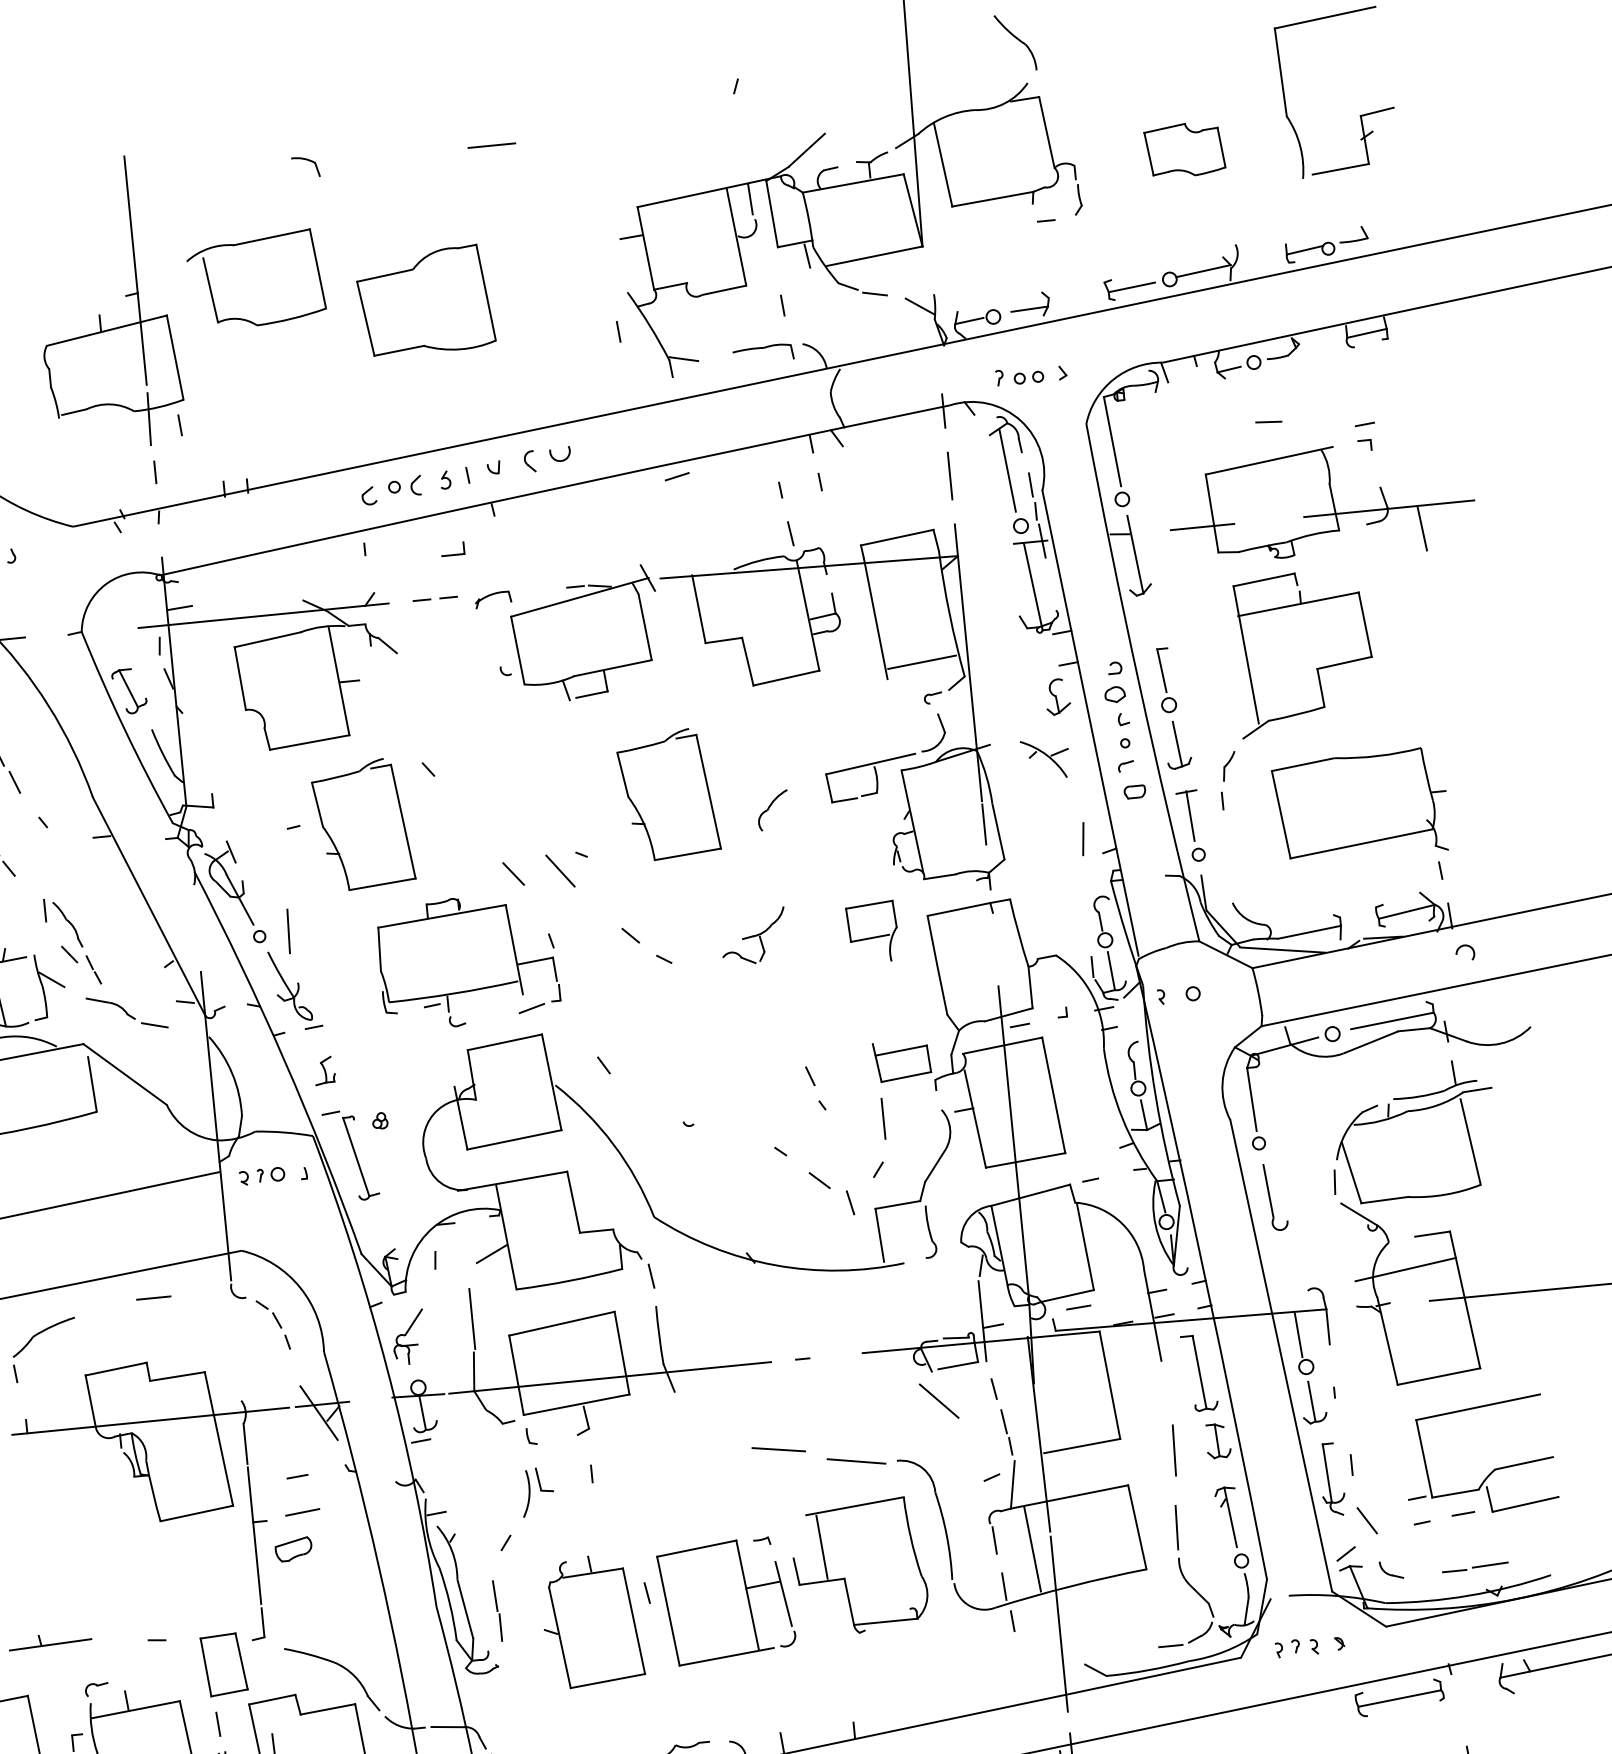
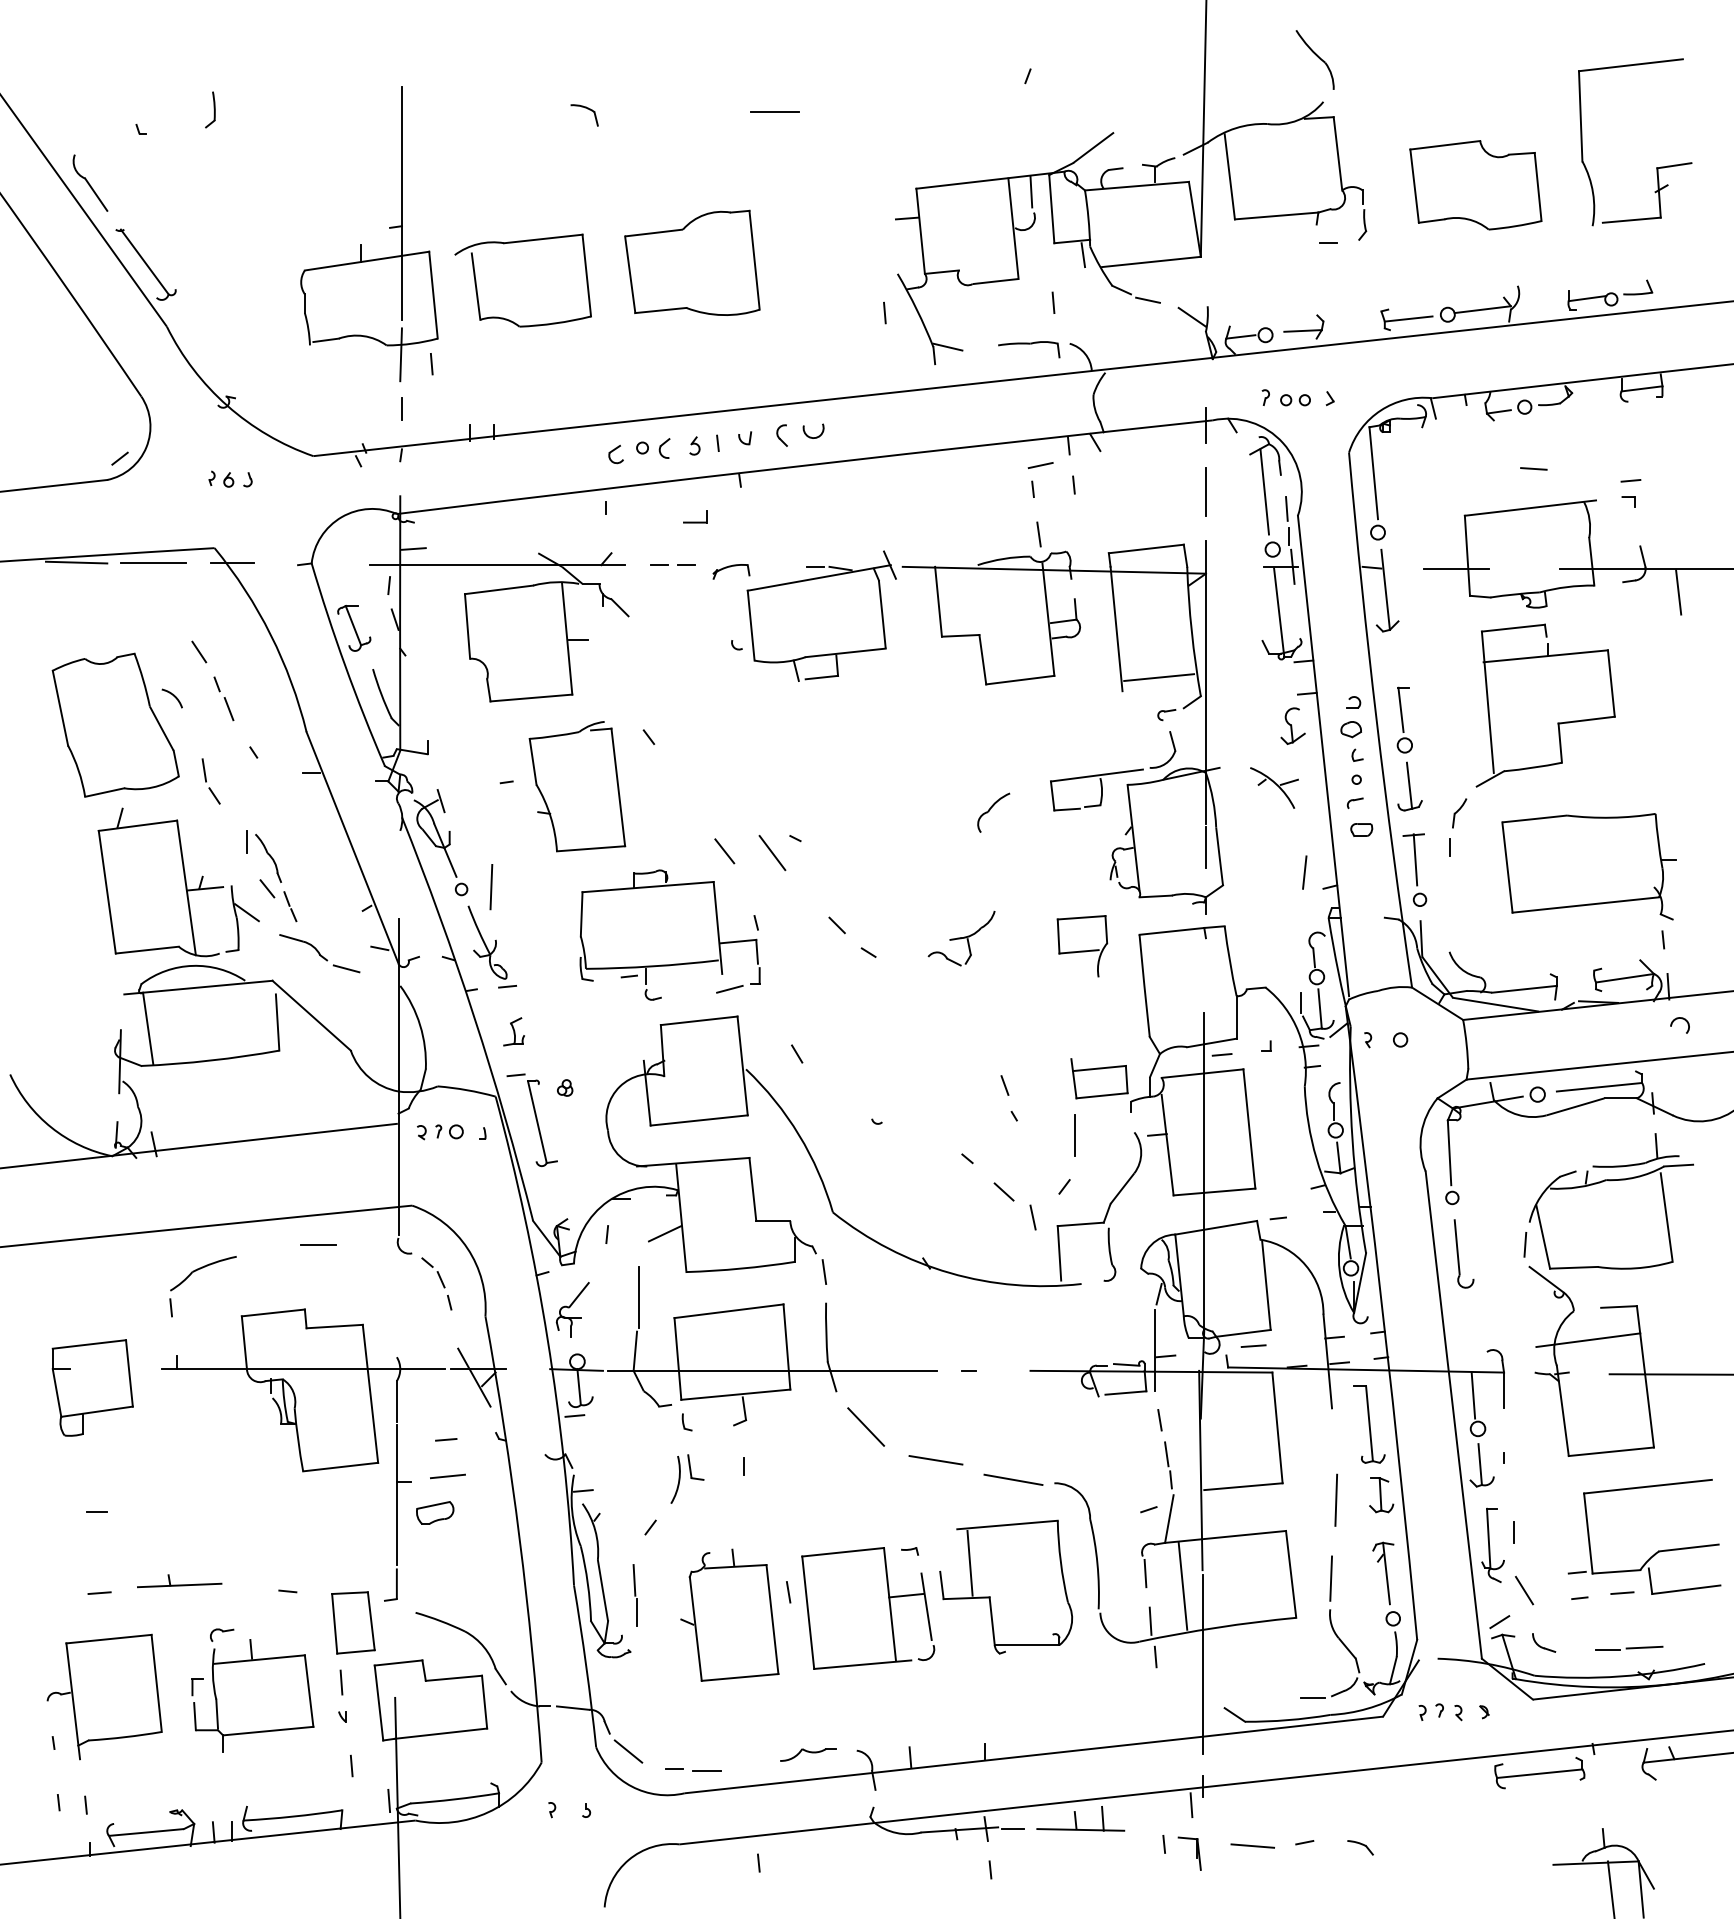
part: (1184, 150) -> (1475, 185), size x1.67
part: (251, 242) -> (522, 242), moved
line: (676, 476) -> (1040, 465), moved
part: (638, 810) -> (857, 799), removed
line: (939, 1400) -> (866, 1426), moved

